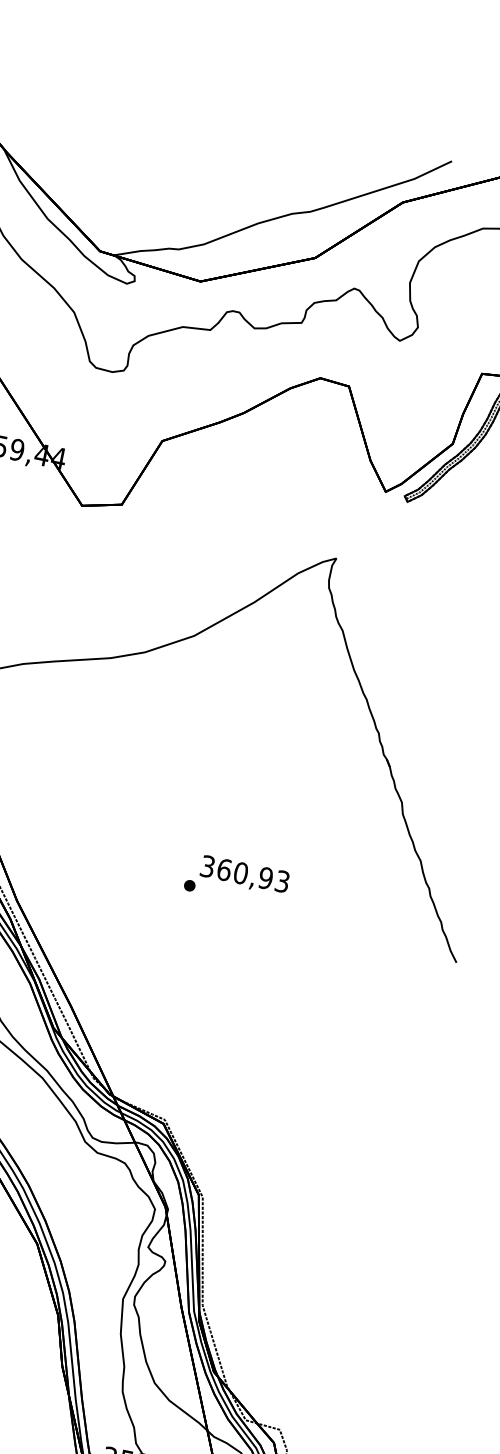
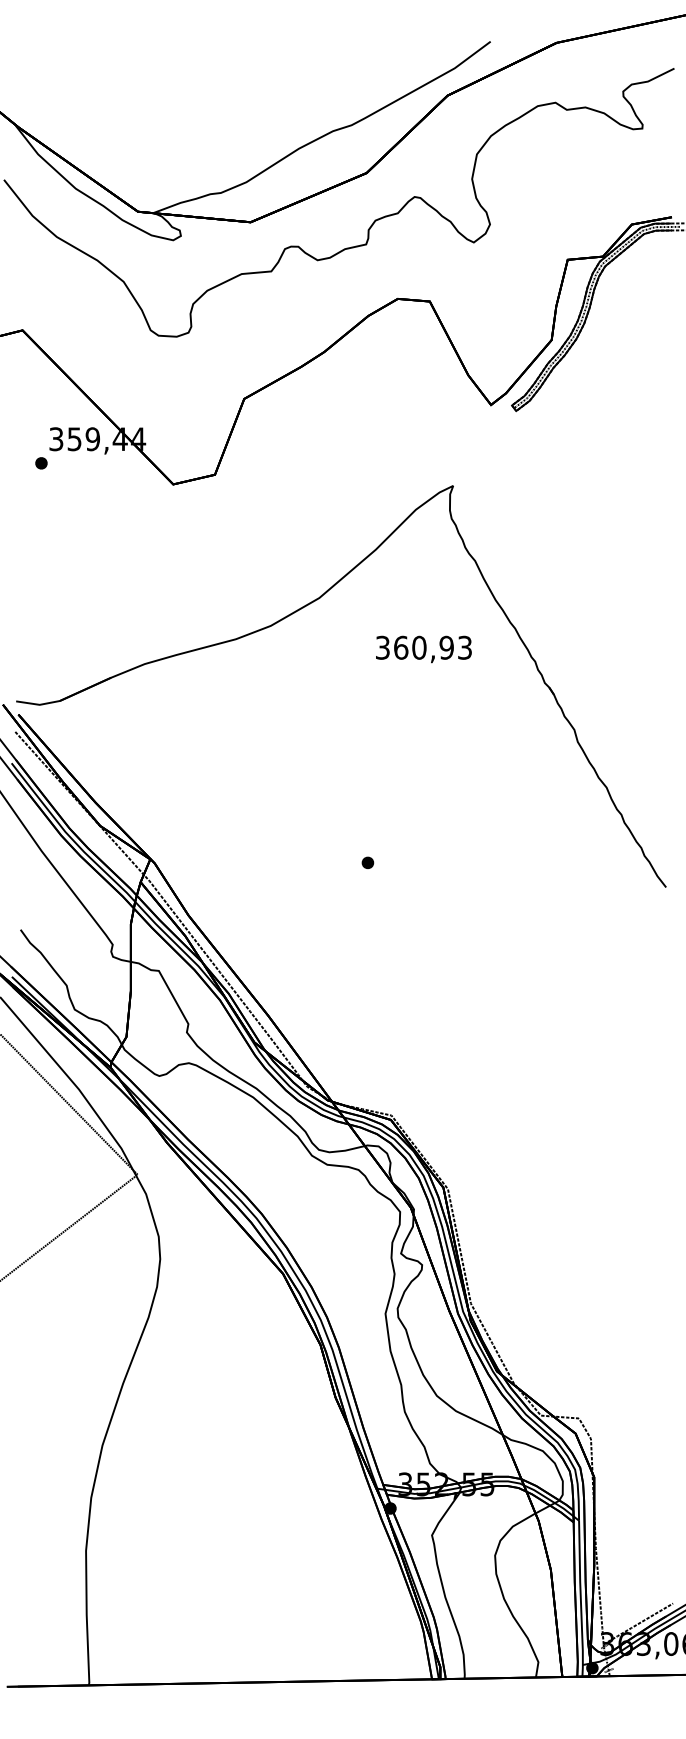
text: (244, 875) -> (423, 649), moved

